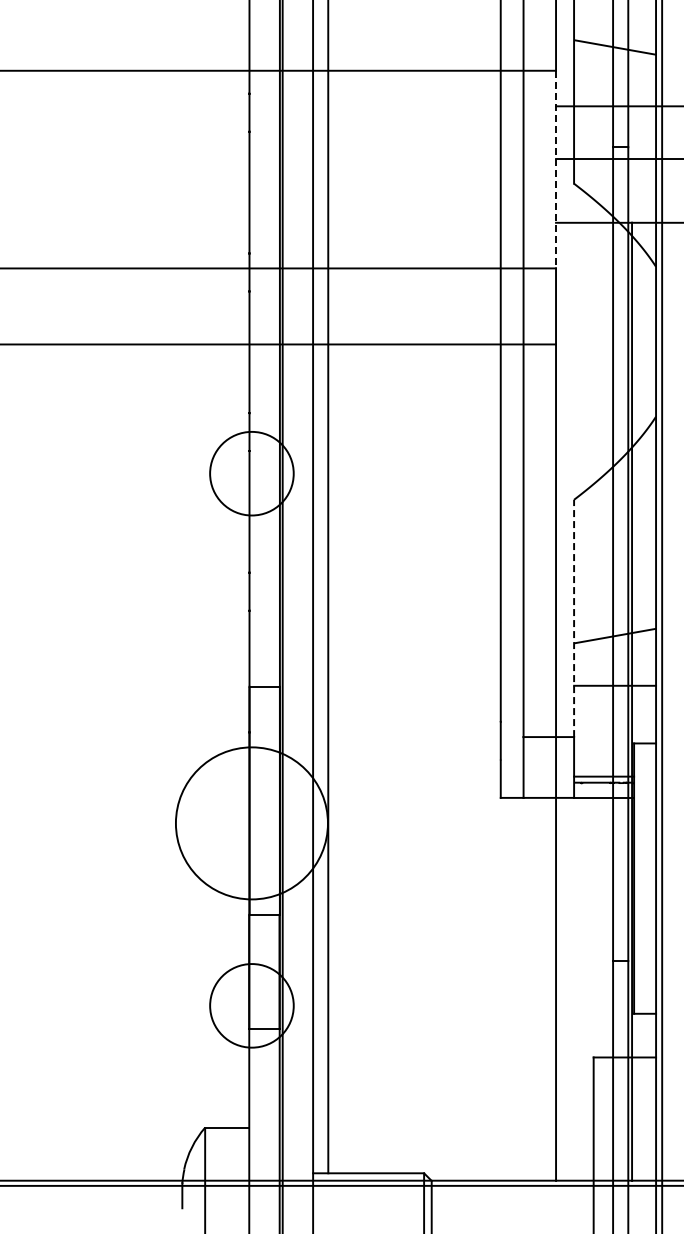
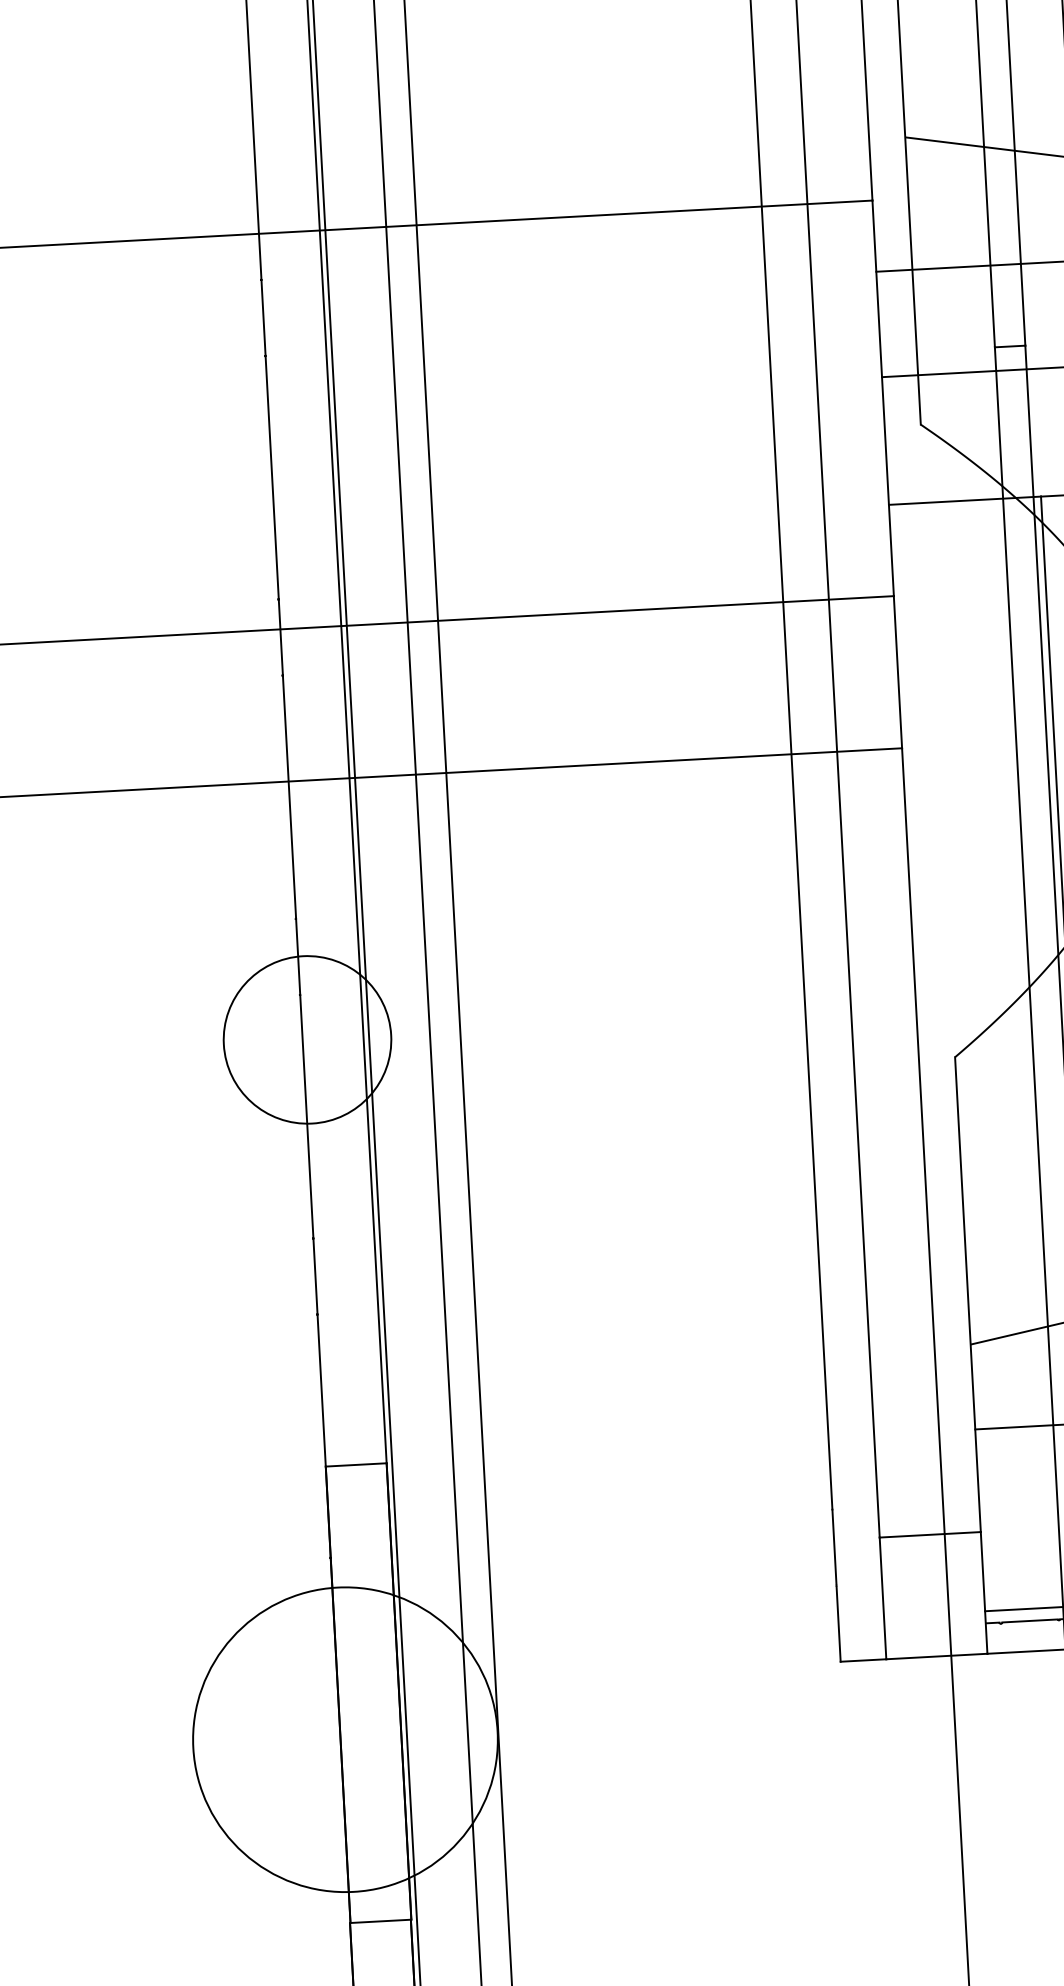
line: (556, 169) -> (884, 398), dashed -> solid
line: (574, 618) -> (968, 1294), dashed -> solid

